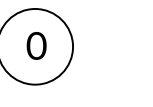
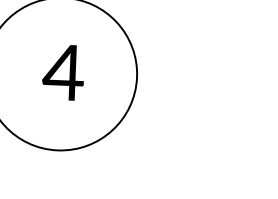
text: (36, 45) -> (63, 71), 0 -> 4

